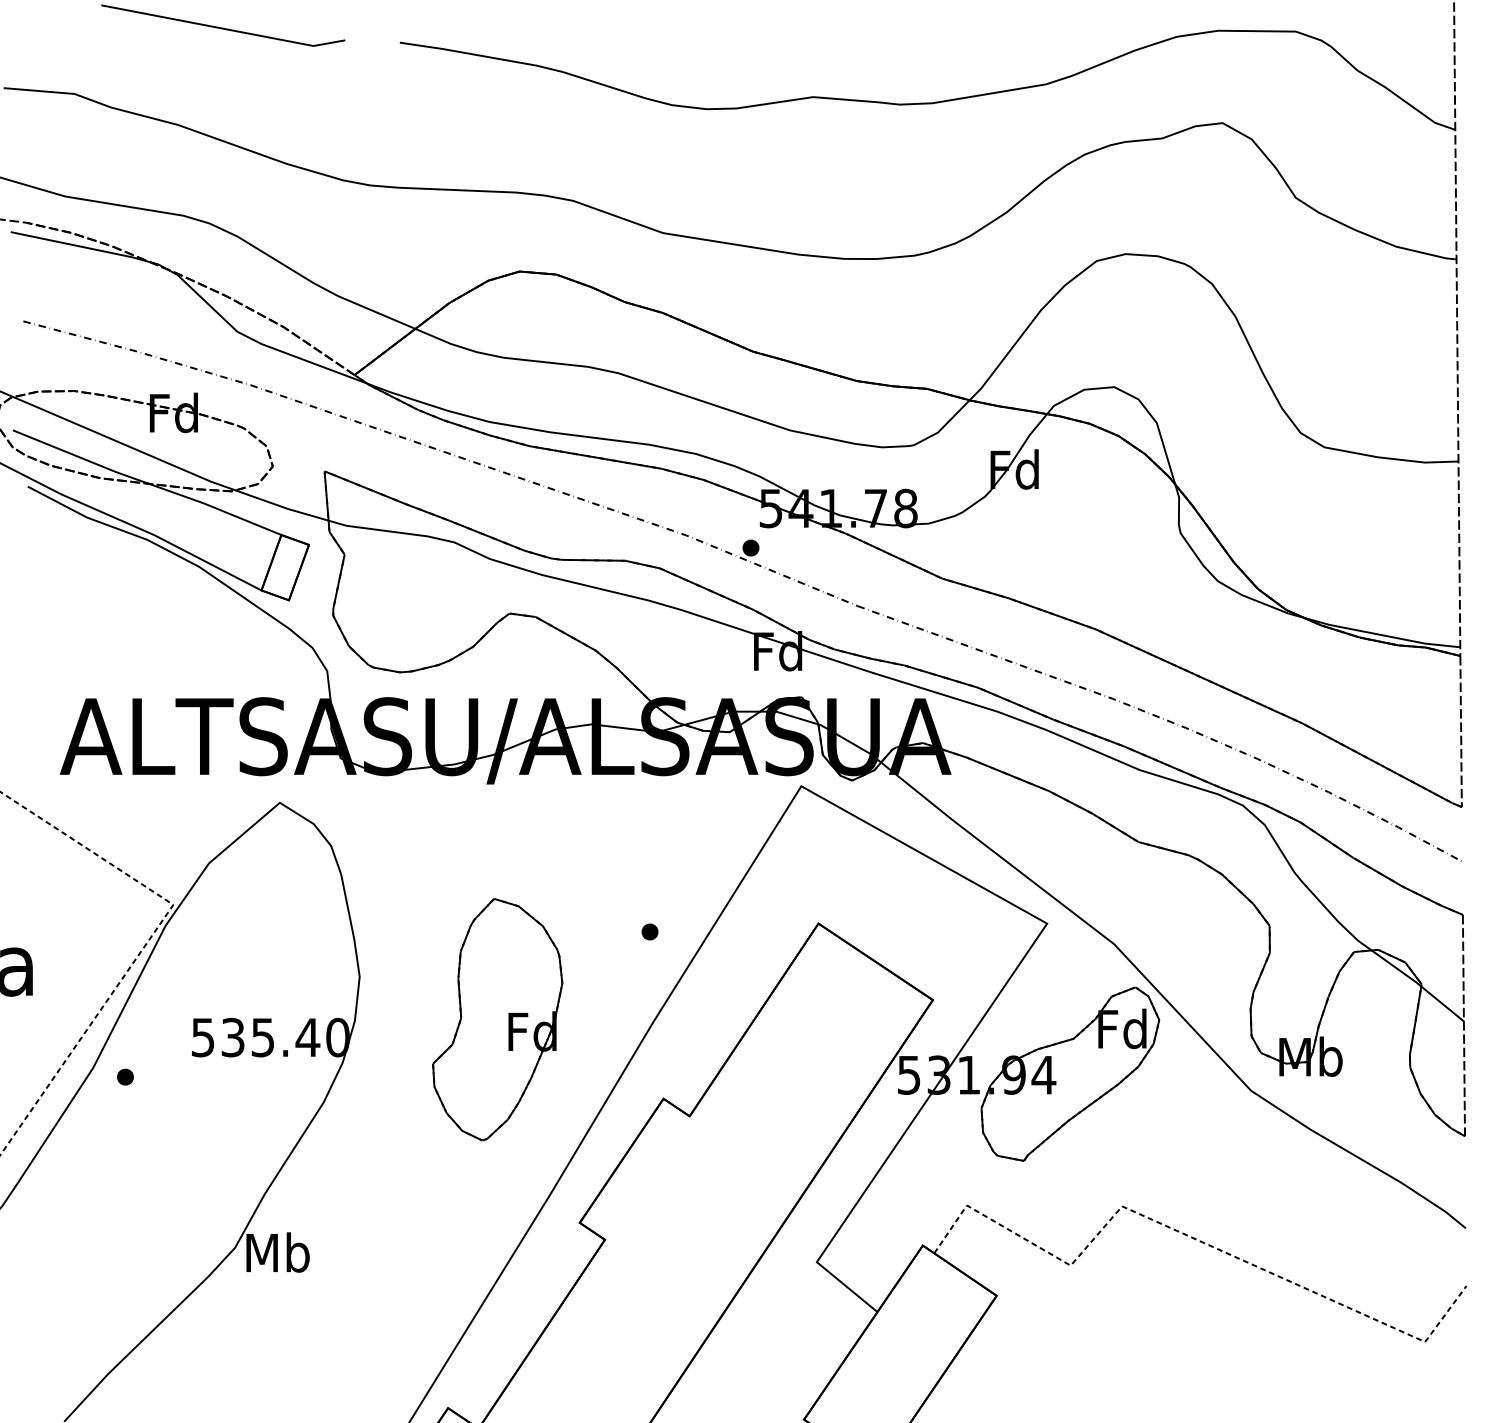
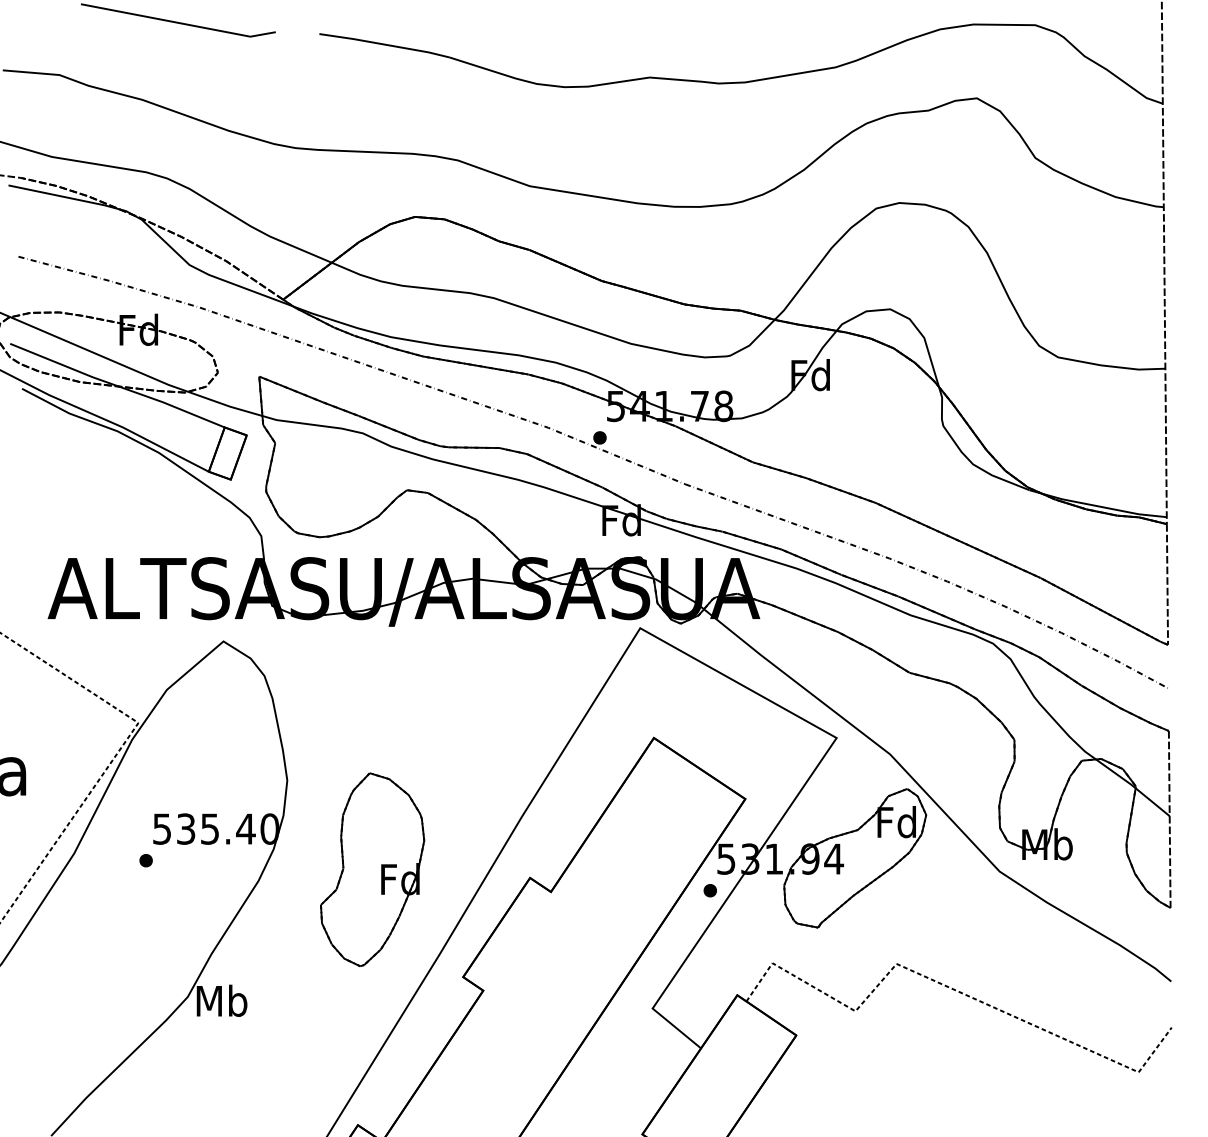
part: (649, 931) -> (709, 890), moved
part: (497, 1019) -> (372, 869), moved
part: (124, 1076) -> (145, 860), moved

